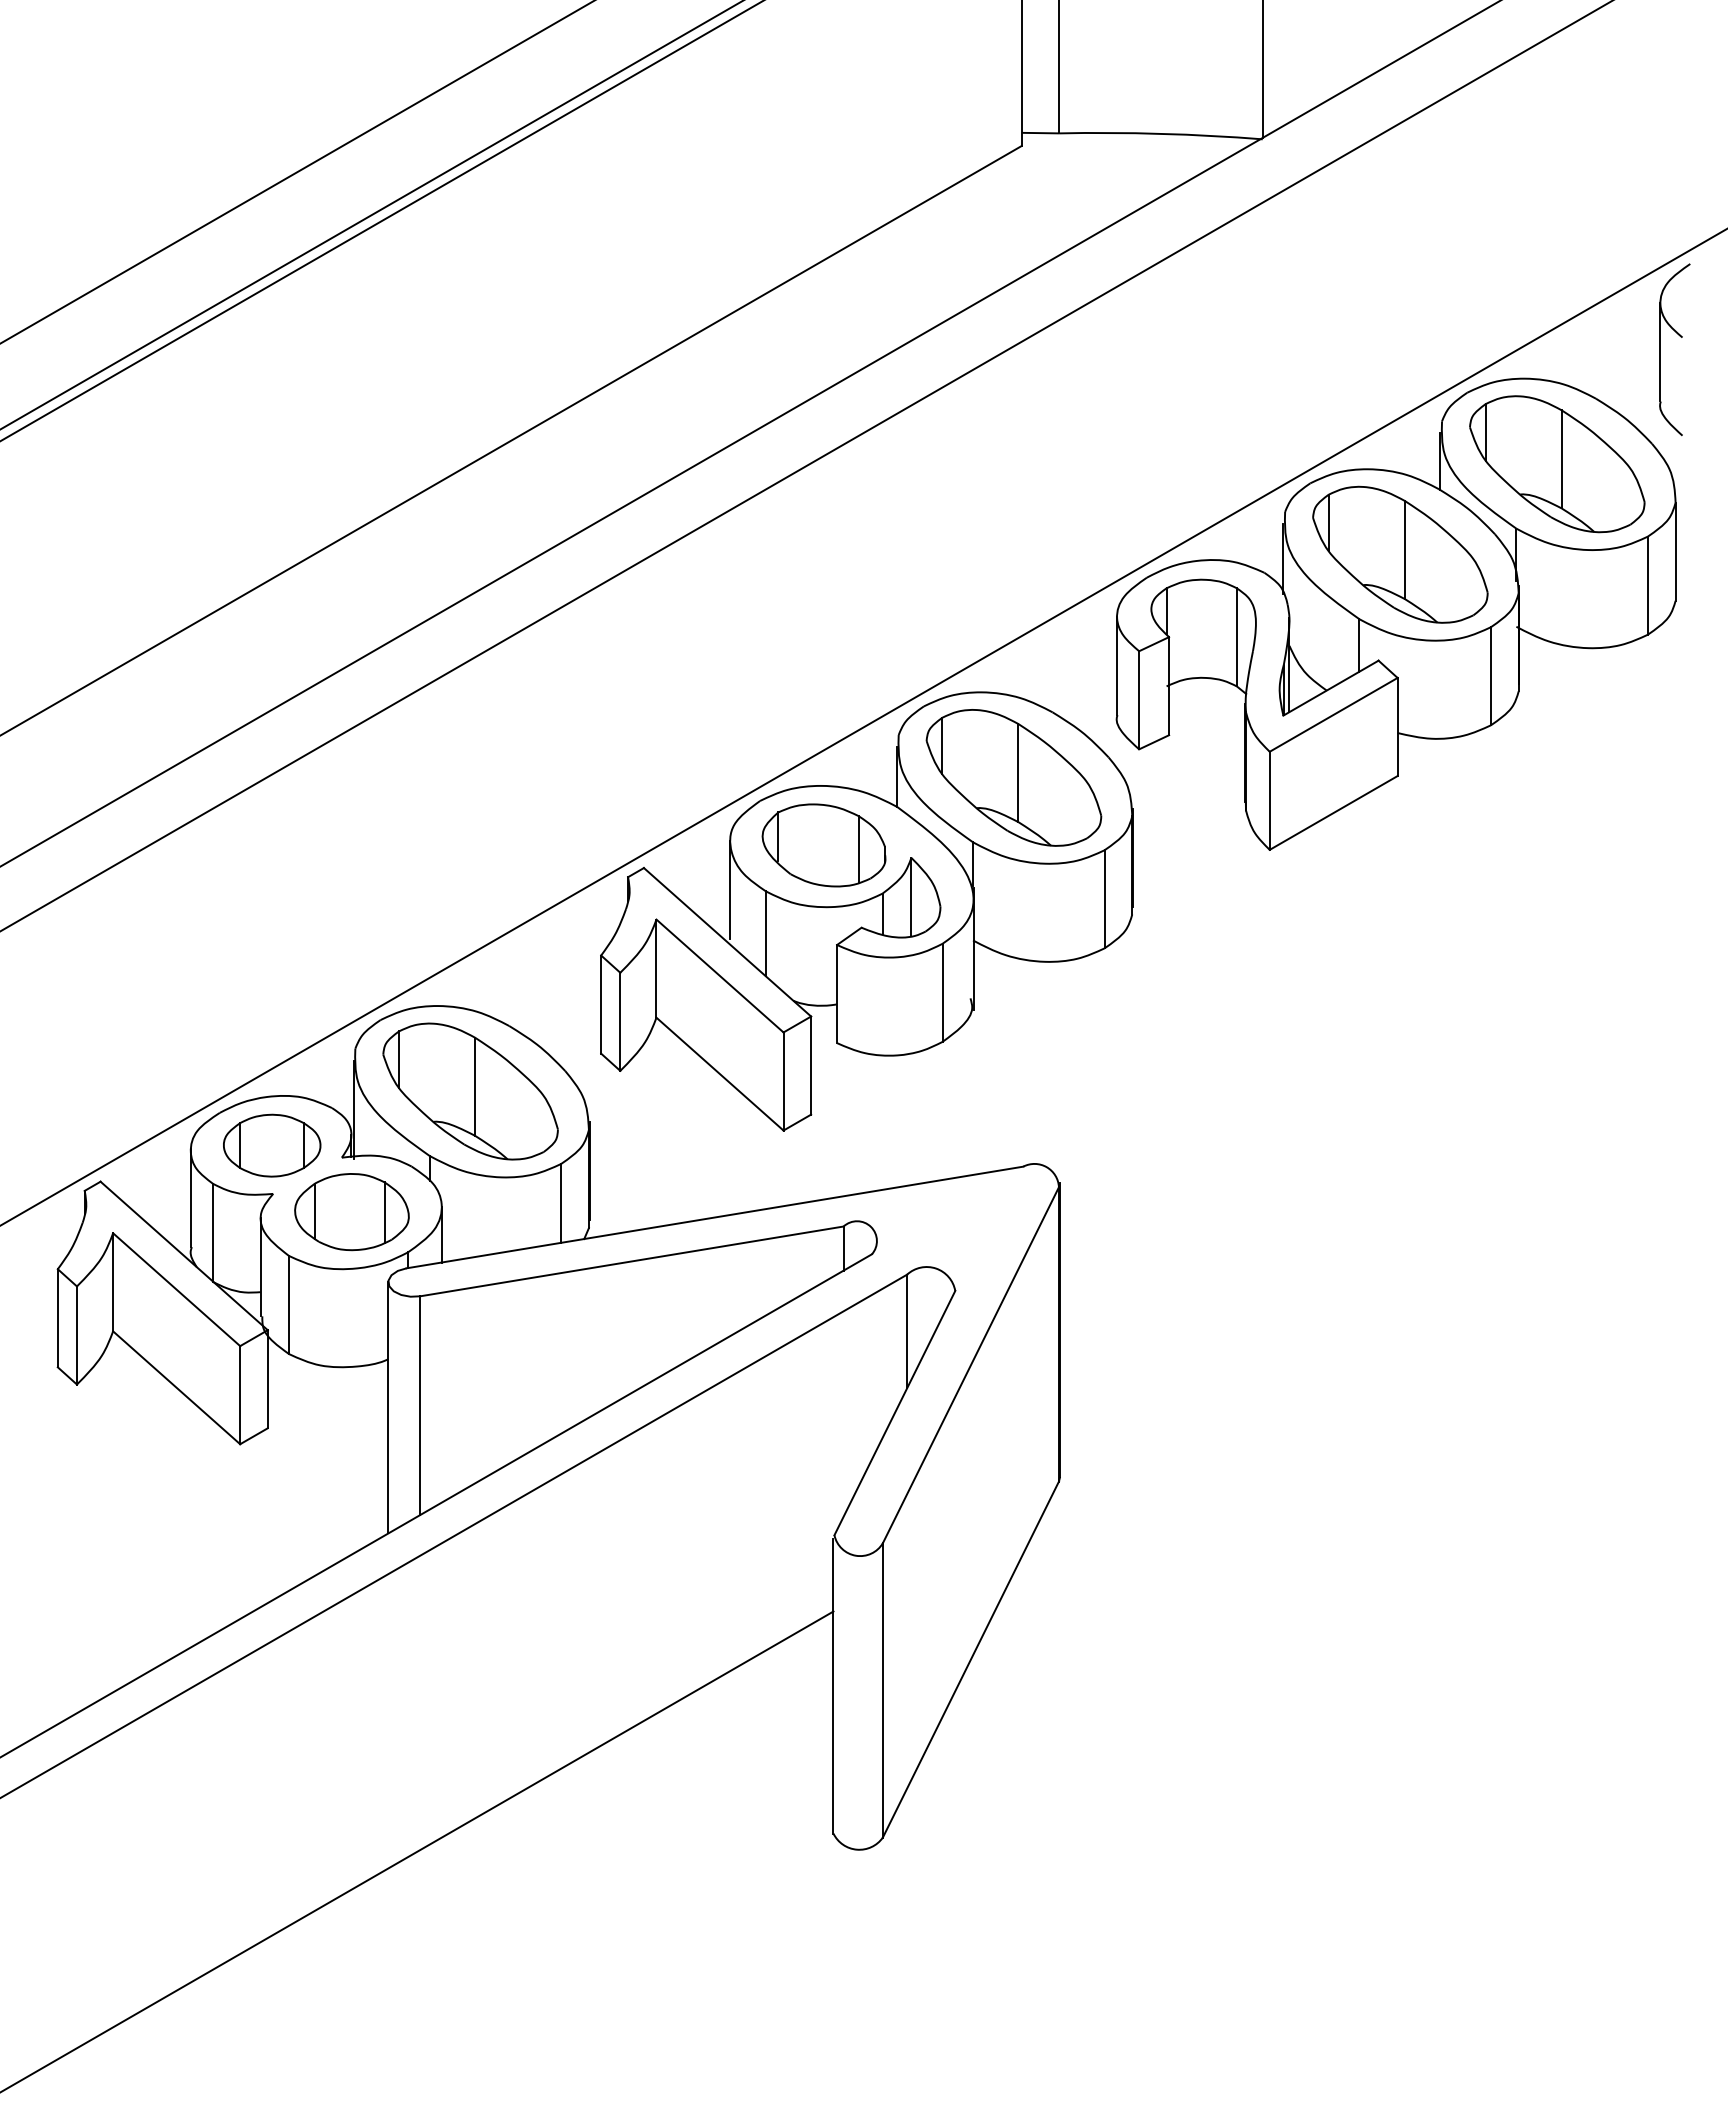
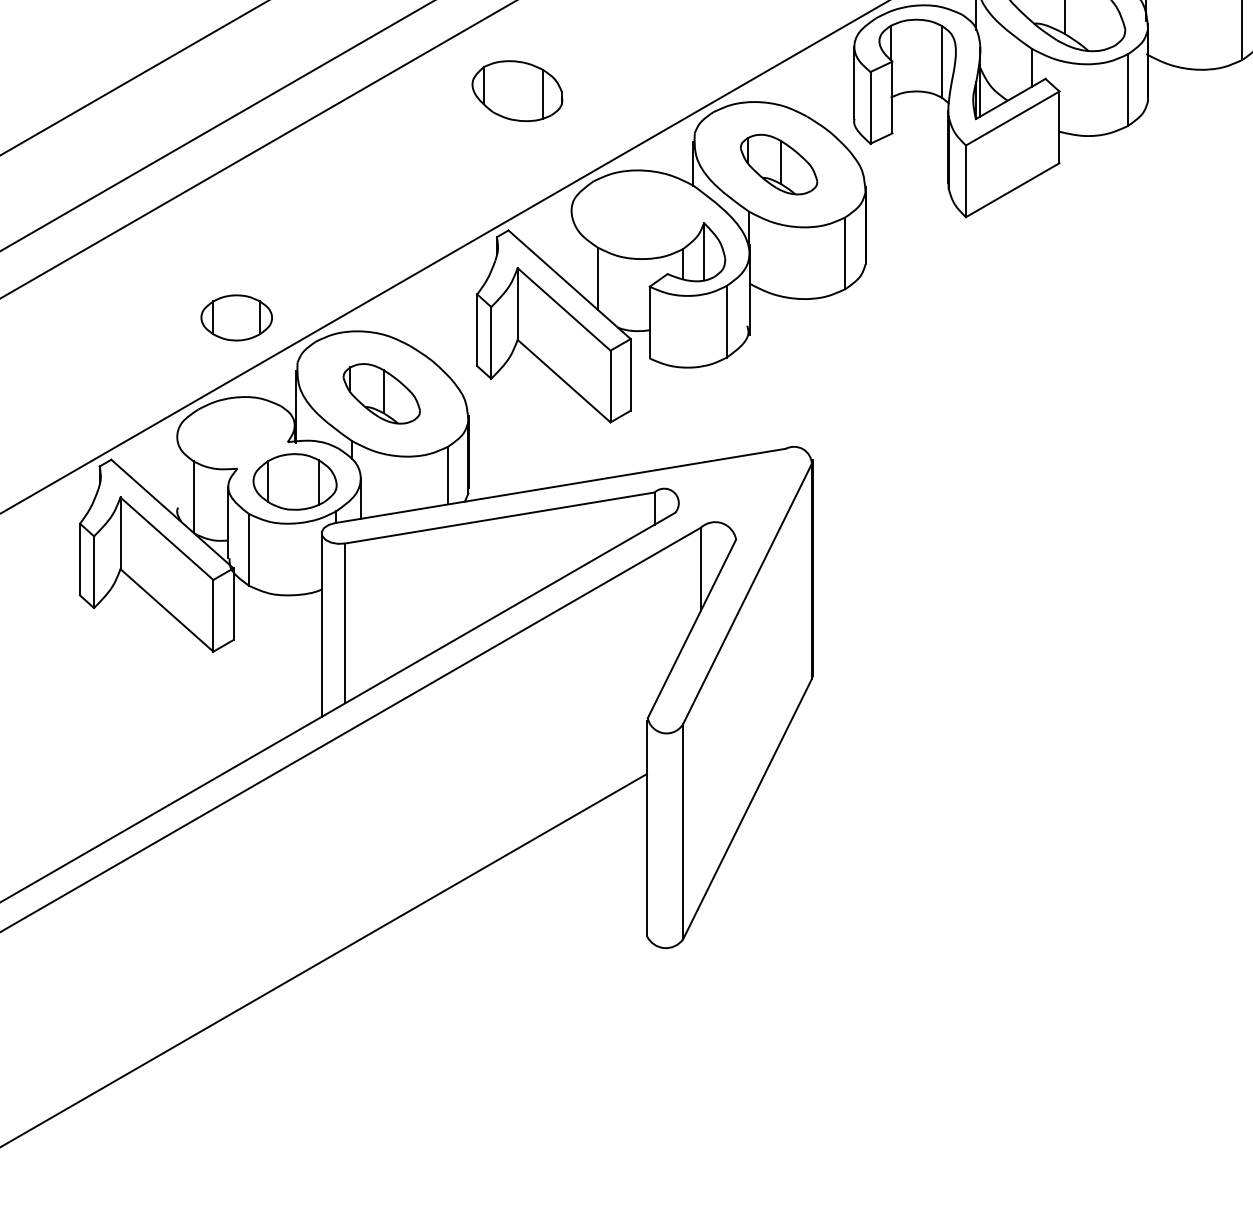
part: (1013, 777) -> (778, 164), size x0.6
part: (823, 845) -> (516, 91), moved
line: (730, 889) -> (571, 246), removed
part: (470, 1091) -> (381, 393), size x0.6
part: (272, 1145) -> (237, 317), moved
line: (190, 1197) -> (177, 471), removed

